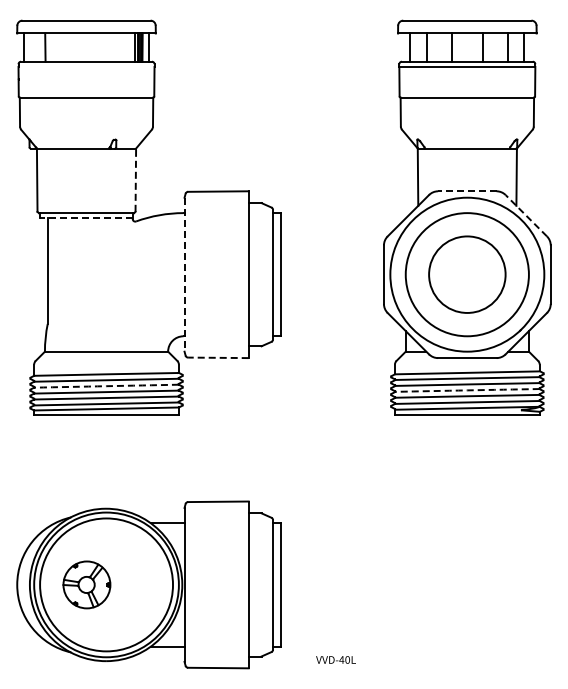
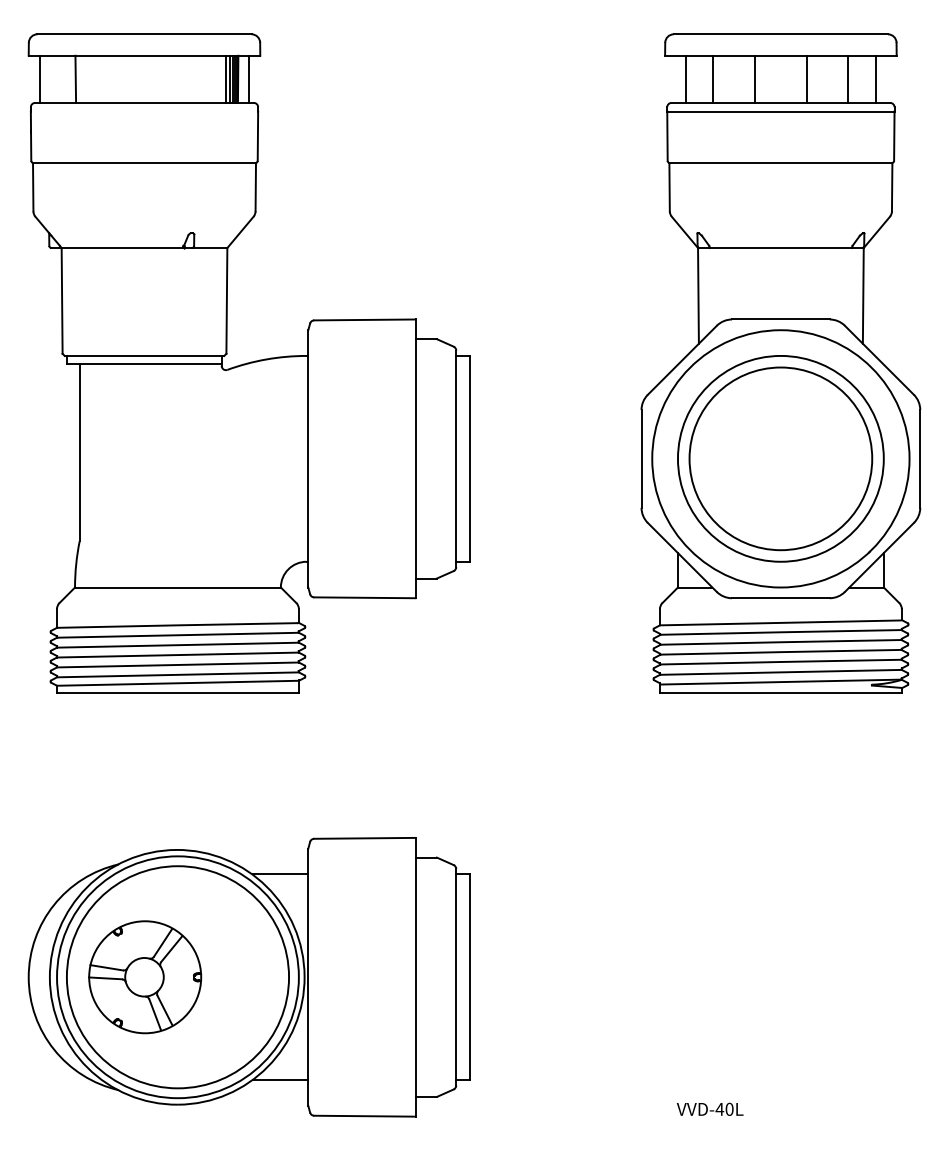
line: (135, 180) -> (226, 301), dashed -> solid
line: (466, 191) -> (779, 319), dashed -> solid
line: (525, 215) -> (878, 359), dashed -> solid
line: (85, 217) -> (142, 363), dashed -> solid
line: (184, 274) -> (308, 458), dashed -> solid
circle: (467, 274) -> (781, 458), size x1.43
line: (217, 357) -> (363, 597), dashed -> solid
arc: (106, 386) -> (177, 645), dashed -> solid
arc: (467, 390) -> (781, 652), dashed -> solid
part: (86, 584) -> (144, 976), size x1.43
text: (335, 659) -> (709, 1108), moved

